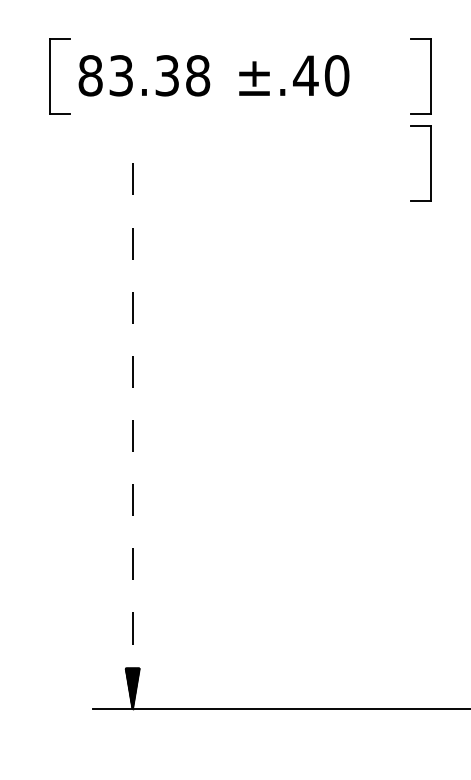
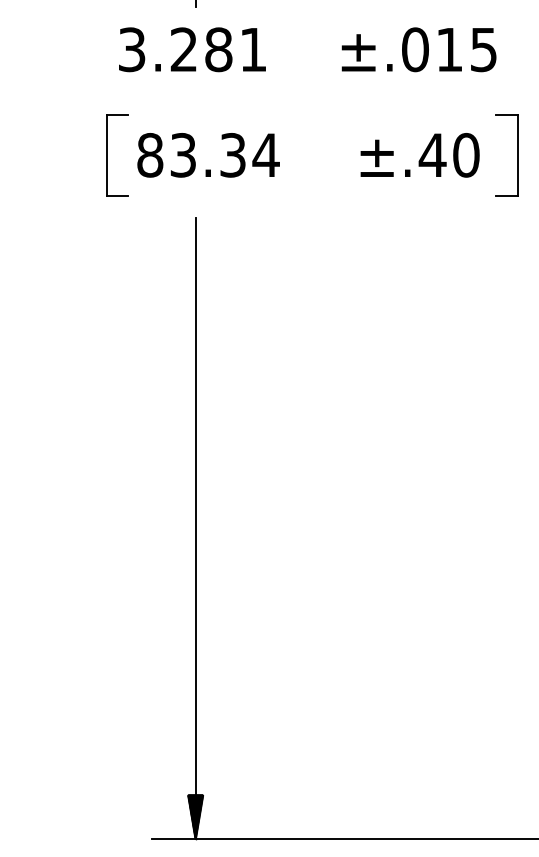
text: (197, 75) -> (265, 155), 83.38 -> 83.34
text: (293, 75) -> (419, 155), moved
part: (430, 163) -> (517, 249), removed
line: (132, 420) -> (195, 527), dashed -> solid

